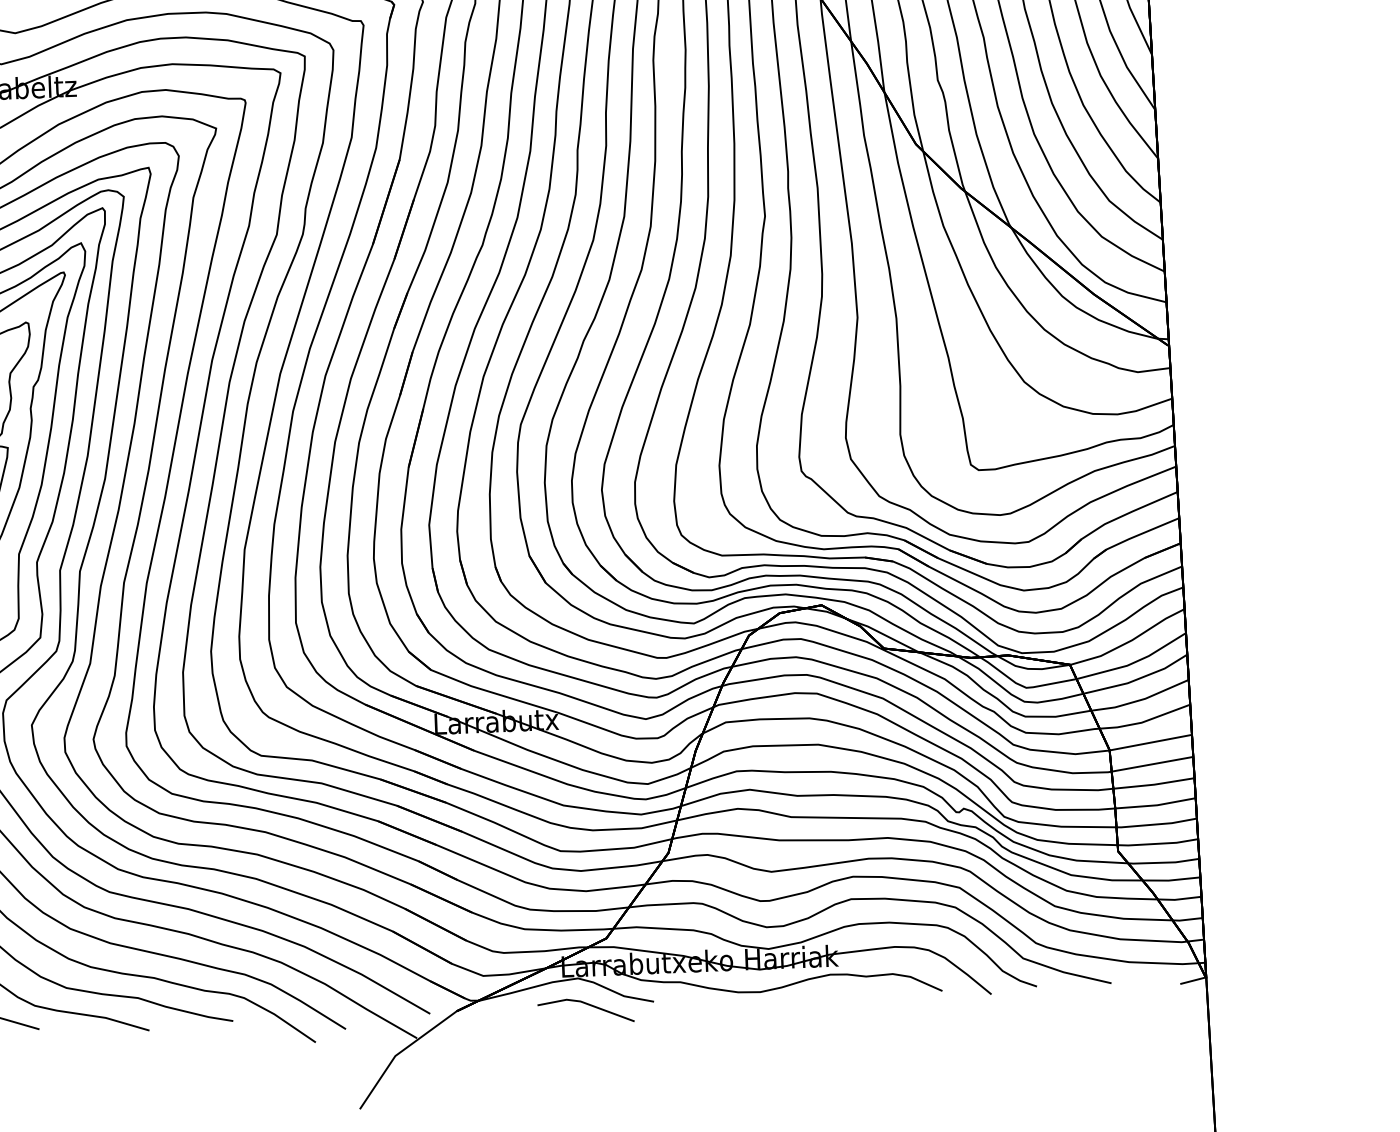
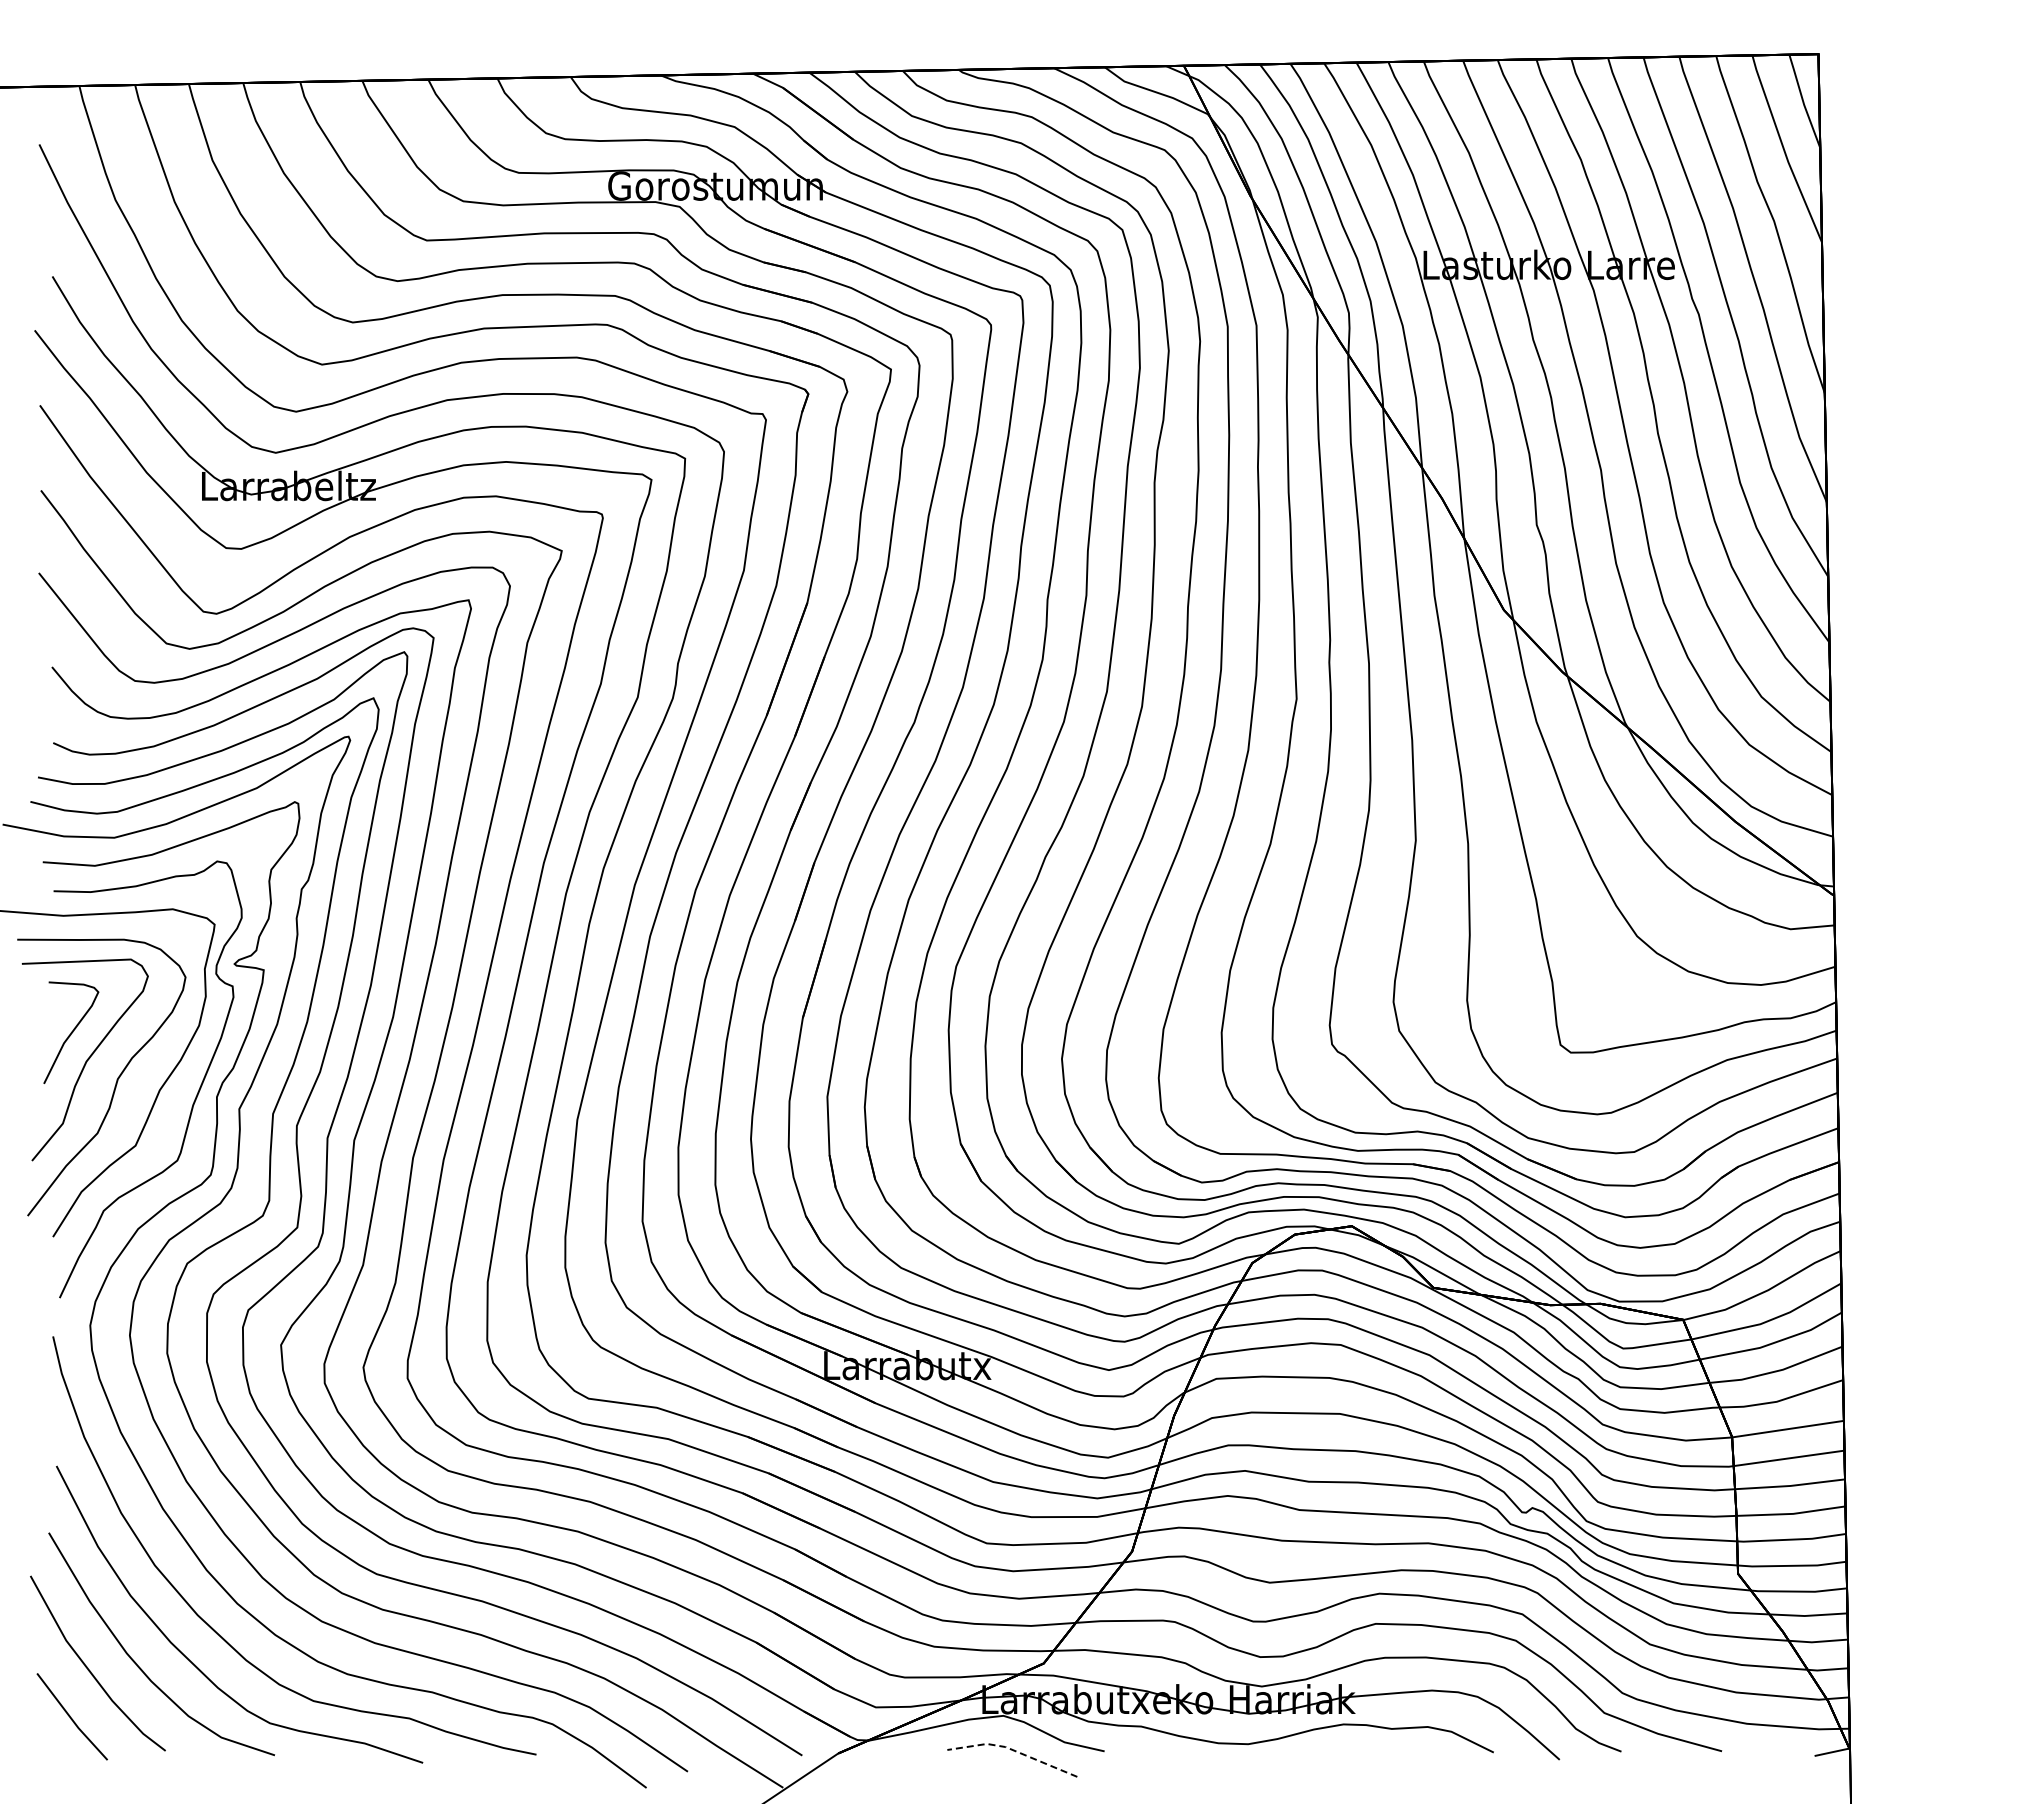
line: (585, 1003) -> (1012, 1750), solid -> dashed

